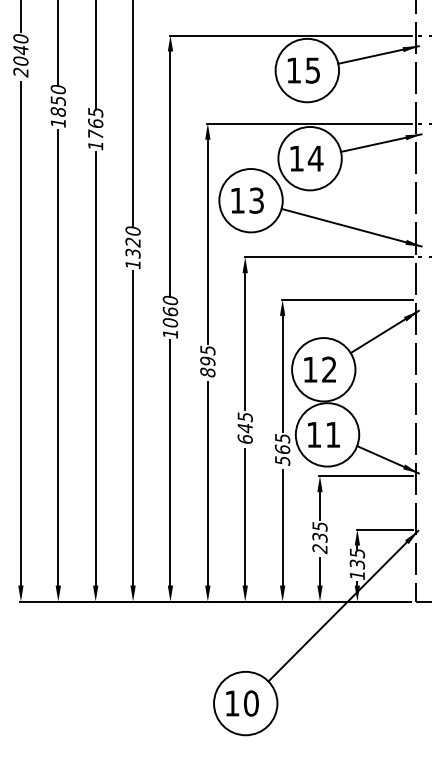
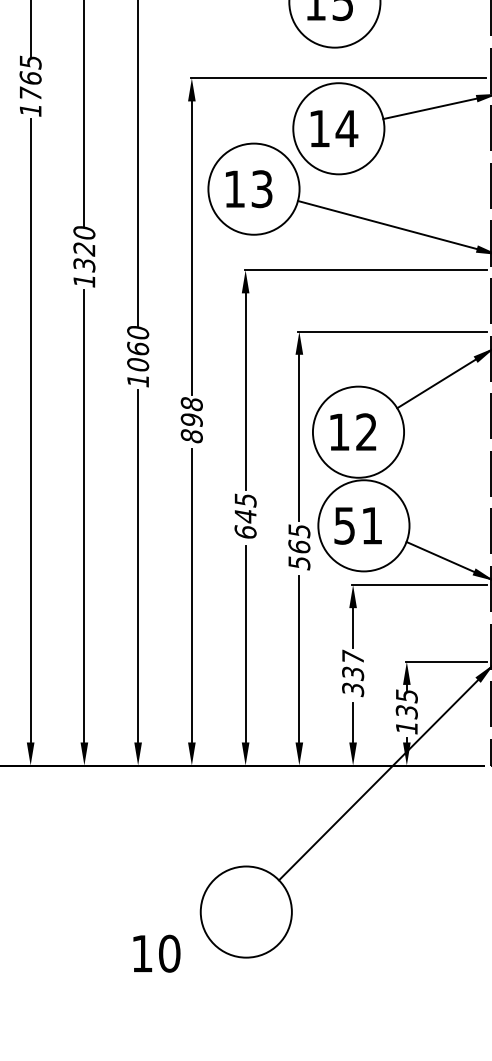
text: (207, 350) -> (191, 404), 895 -> 898
text: (314, 435) -> (345, 526), 11 -> 51
text: (319, 537) -> (352, 673), 235 -> 337
text: (242, 703) -> (156, 953), moved

